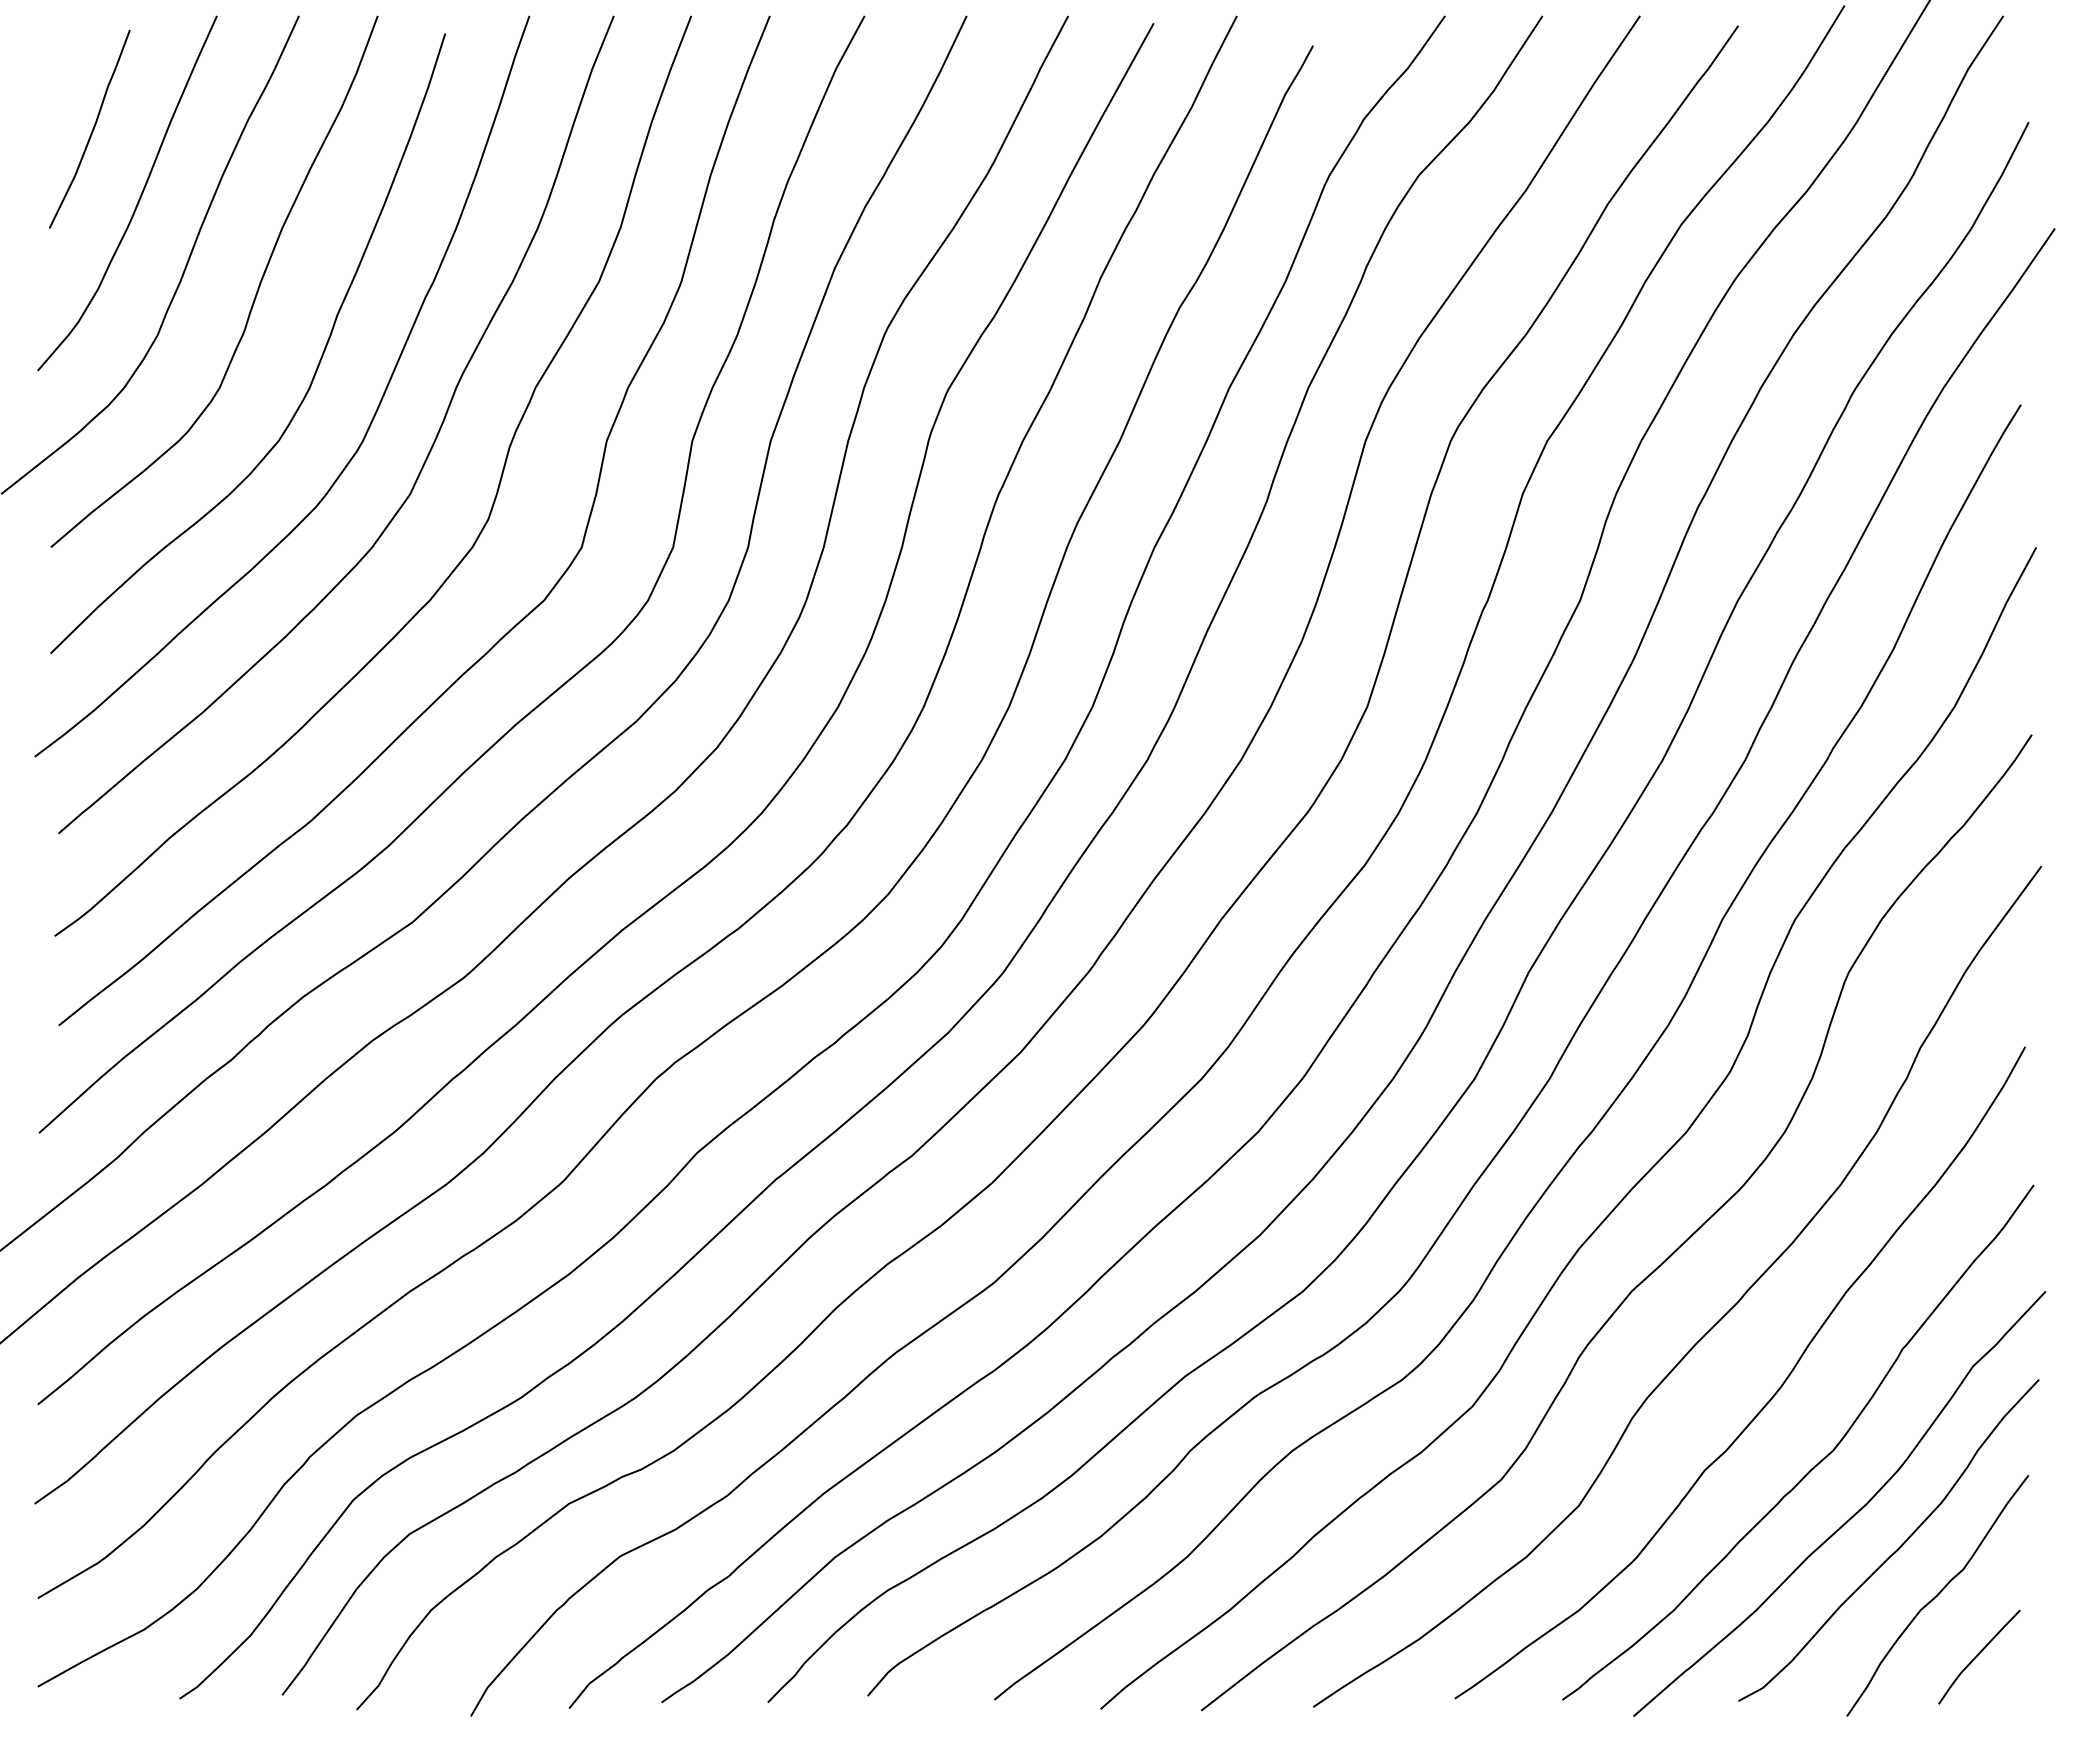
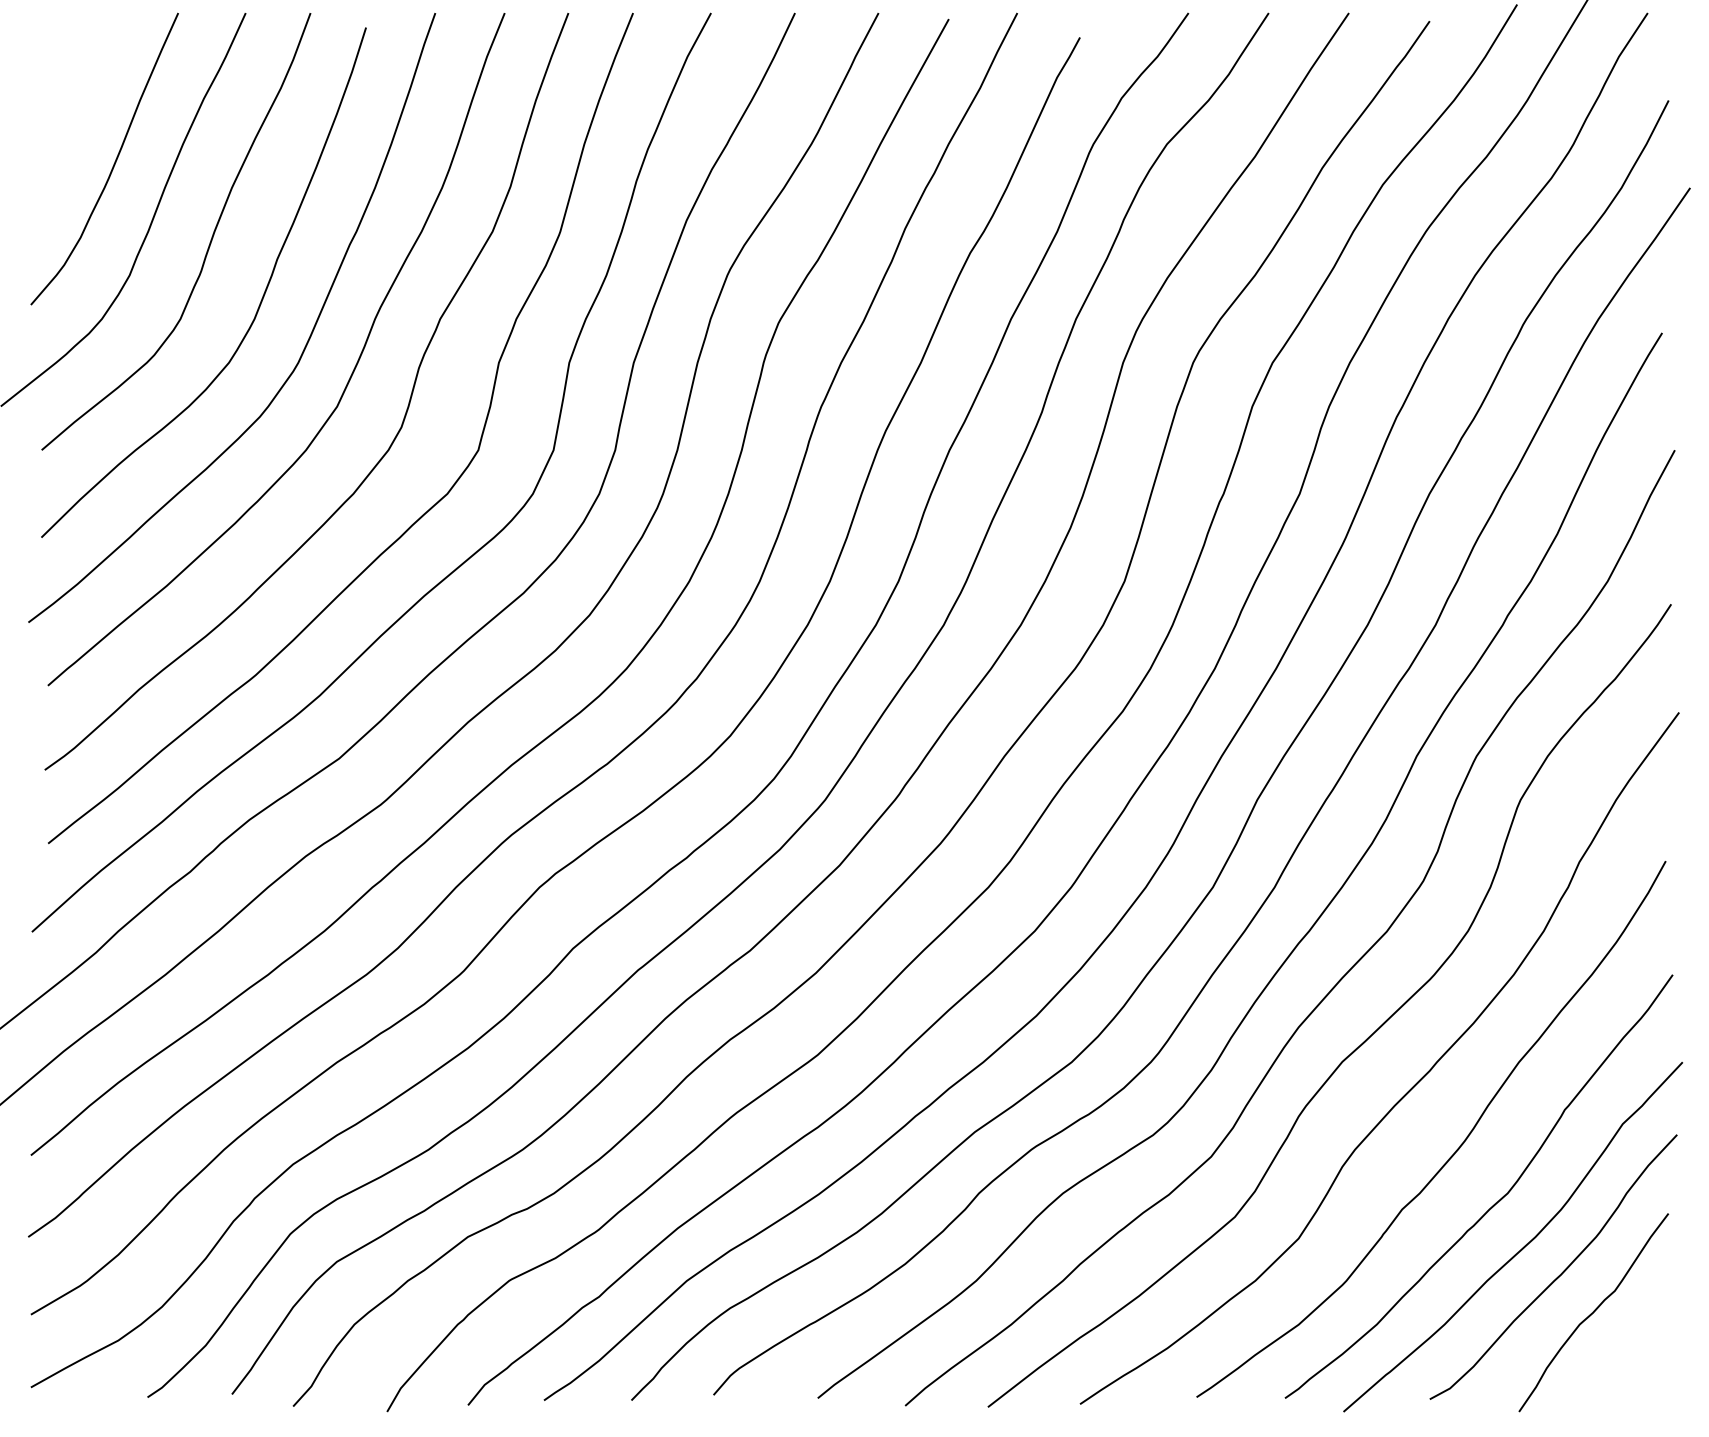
curve: (92, 128) -> (75, 105), removed
line: (1978, 1655) -> (1627, 1361), removed

